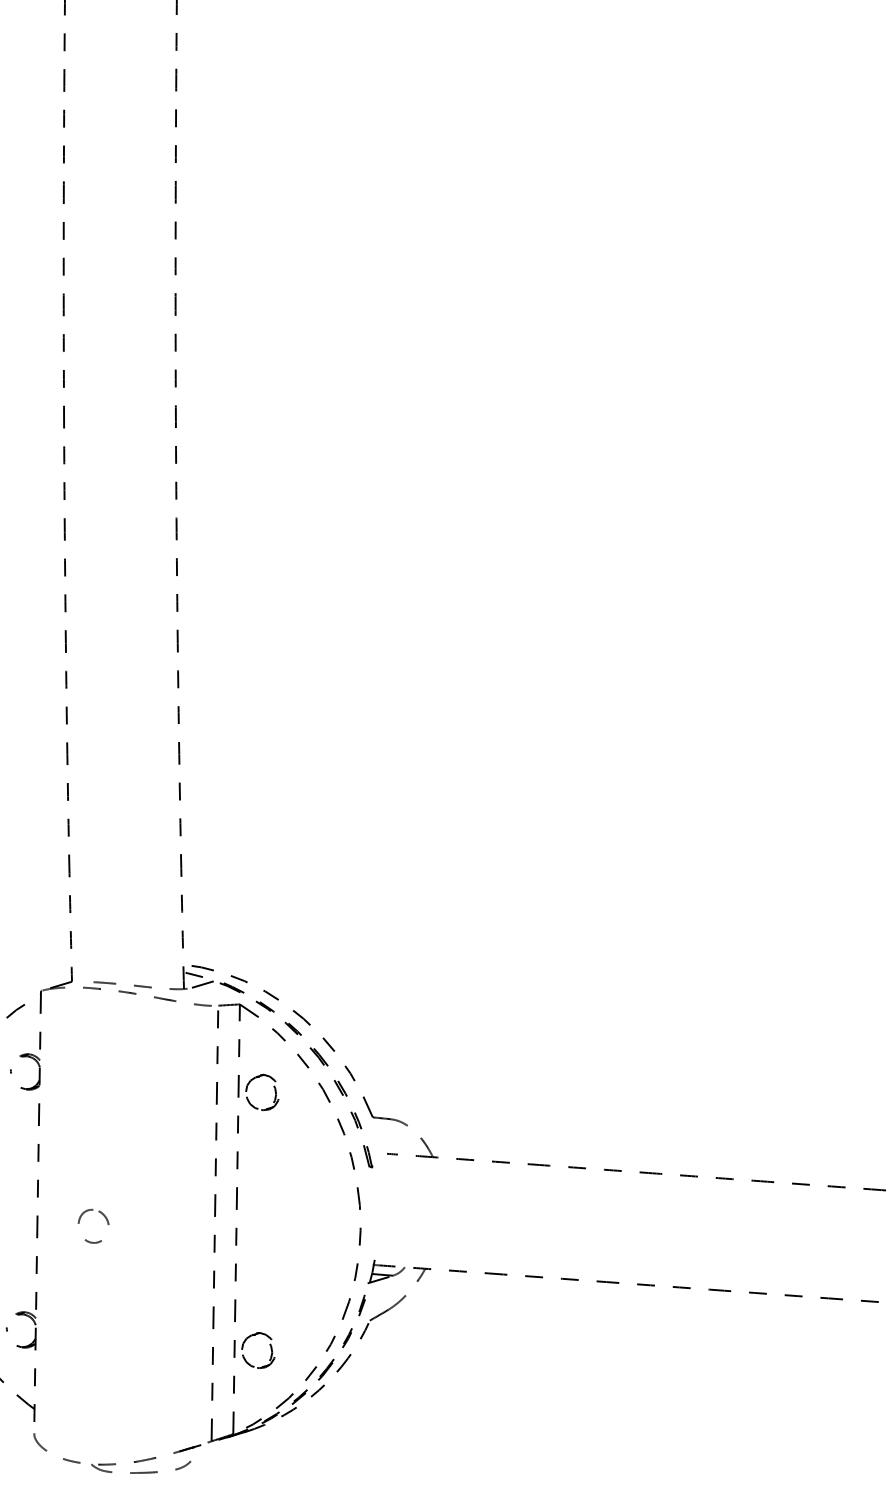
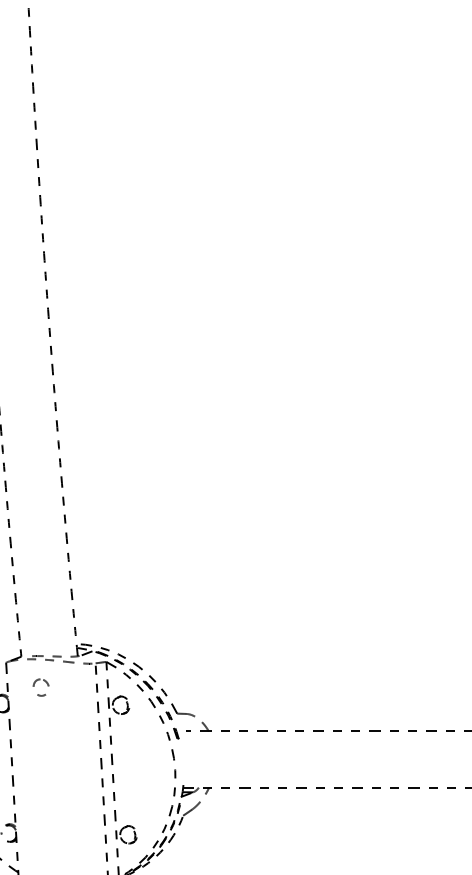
part: (80, 1223) -> (34, 686), moved

